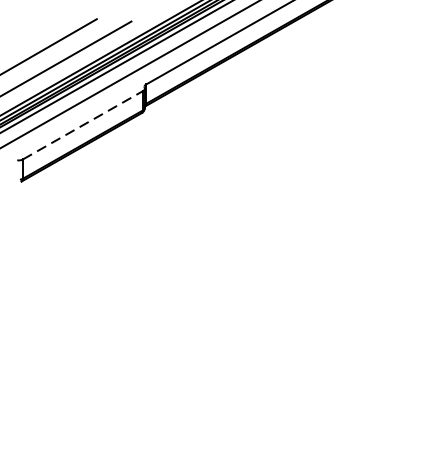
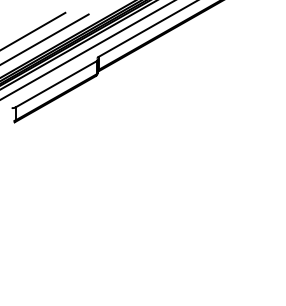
line: (83, 125) -> (56, 84), dashed -> solid

